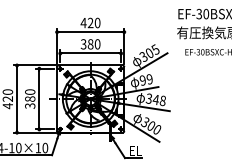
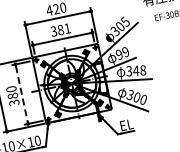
text: (97, 44) -> (67, 28), 380 -> 381
line: (39, 99) -> (22, 94), solid -> dashed

